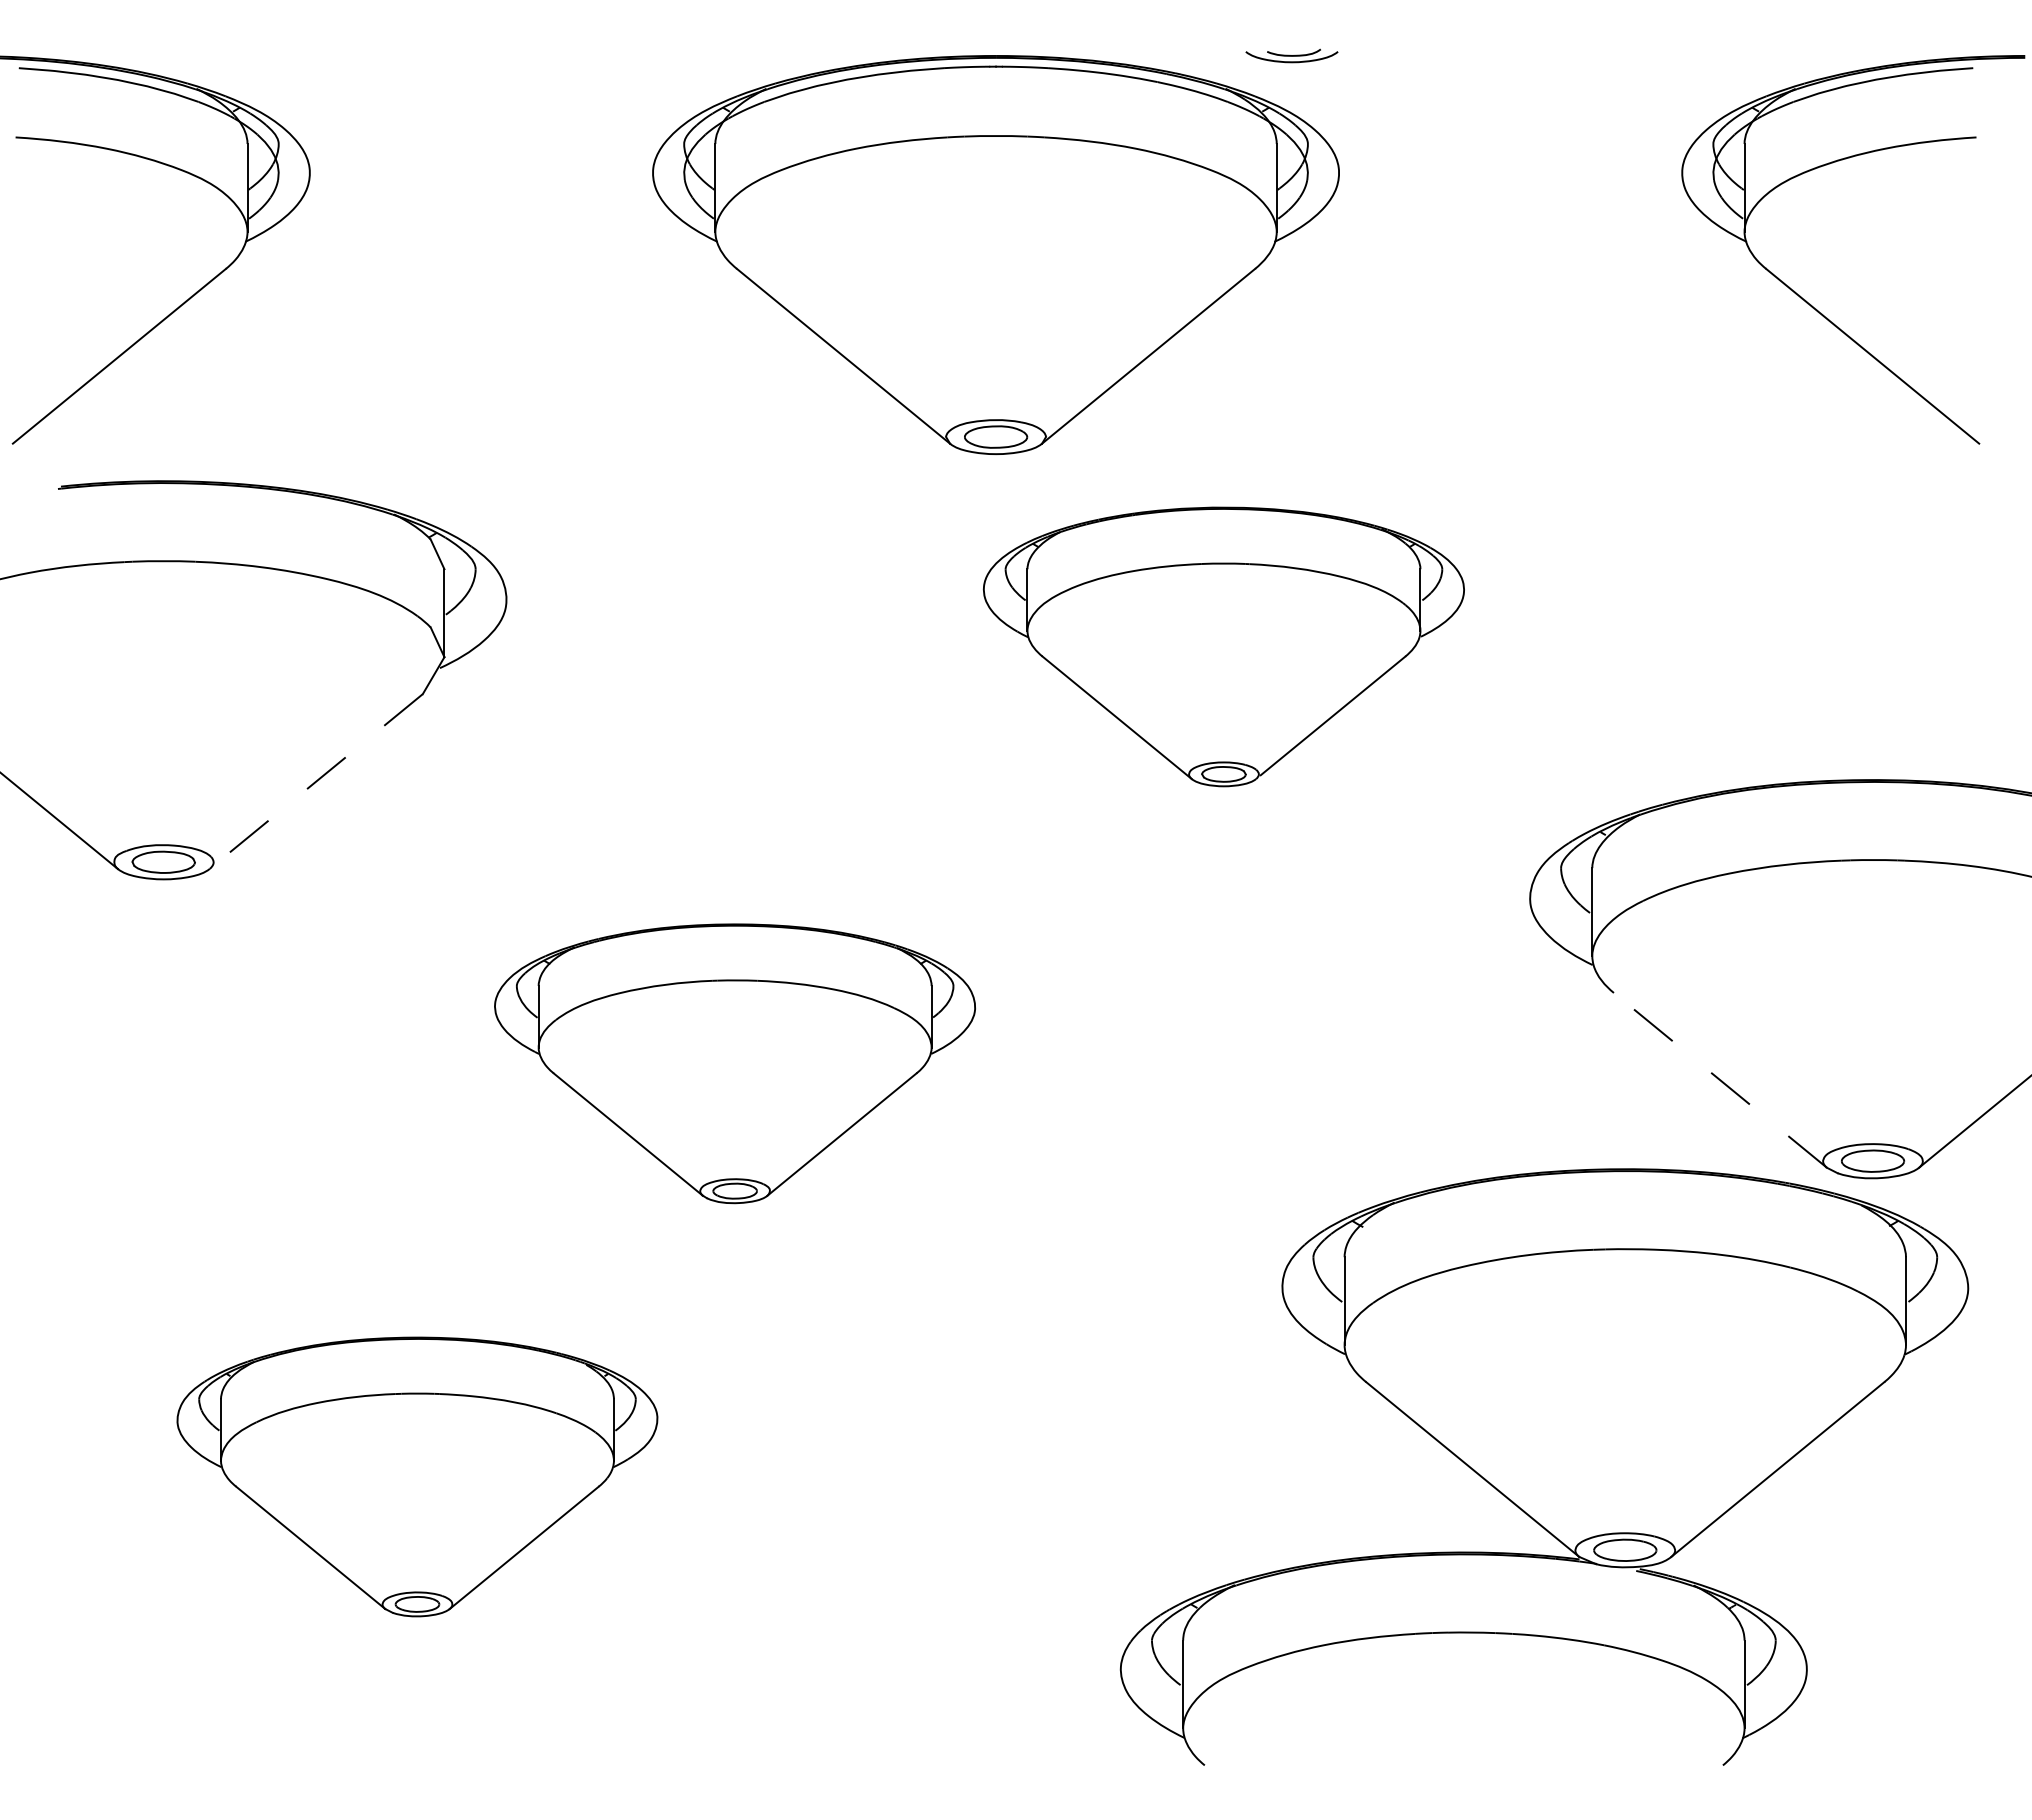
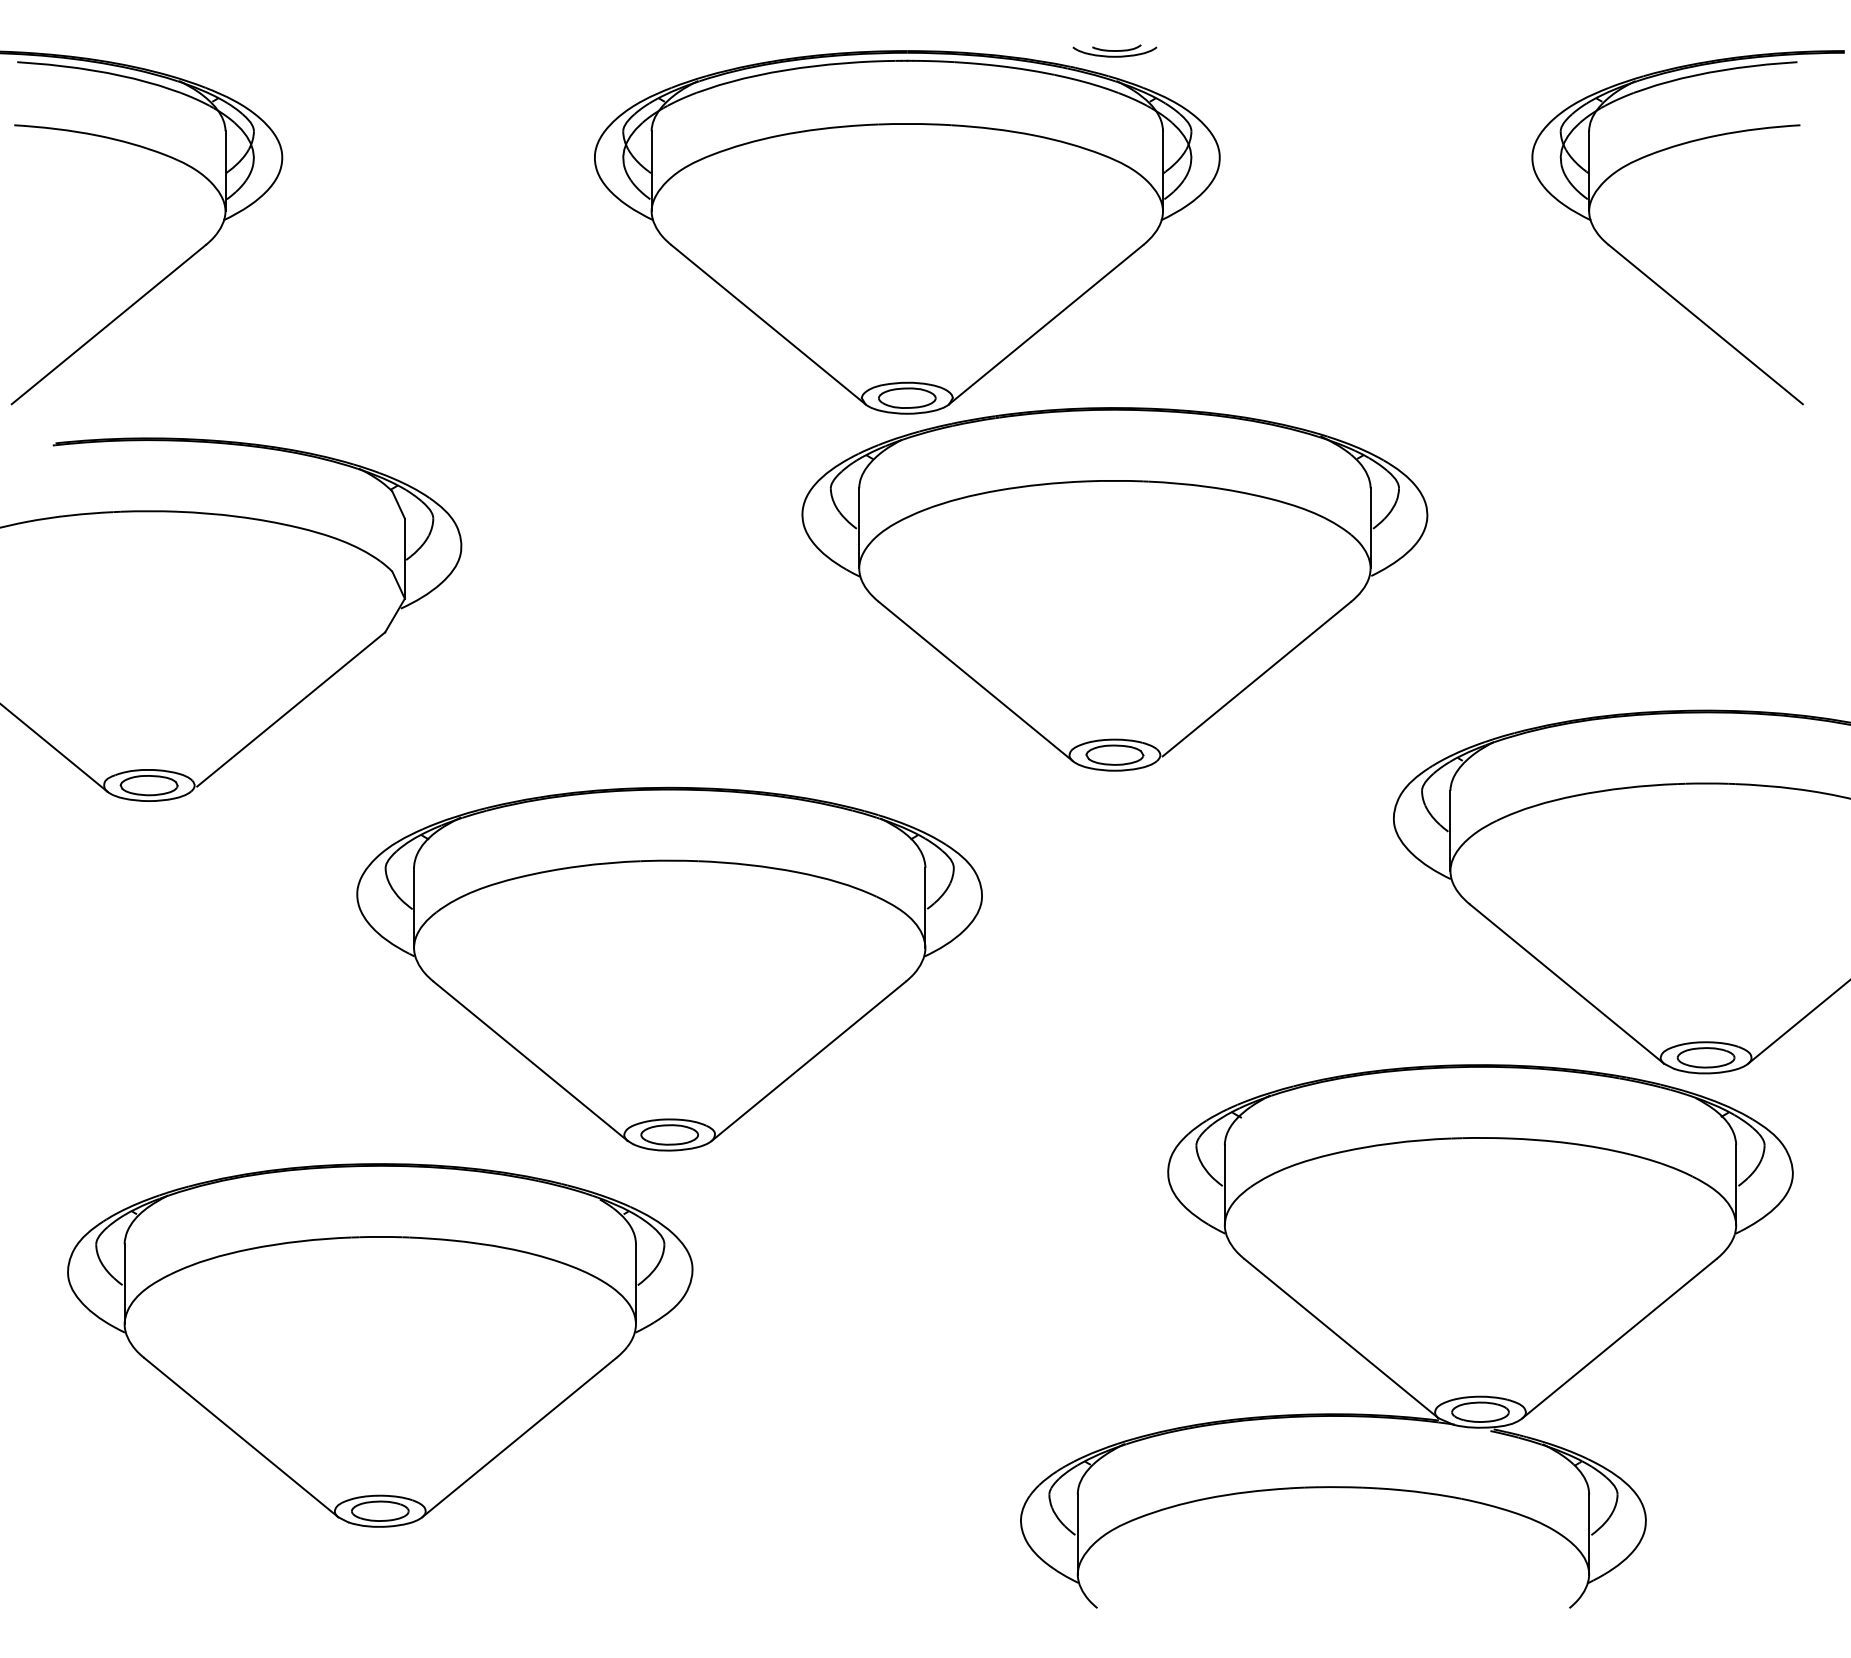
part: (1291, 55) -> (1114, 50), moved
part: (1223, 646) -> (1114, 588), size x1.43
line: (319, 779) -> (291, 710), dashed -> solid
part: (734, 1063) -> (669, 968), size x1.43
line: (1720, 1080) -> (1567, 984), dashed -> solid
part: (417, 1476) -> (380, 1345), size x1.43

